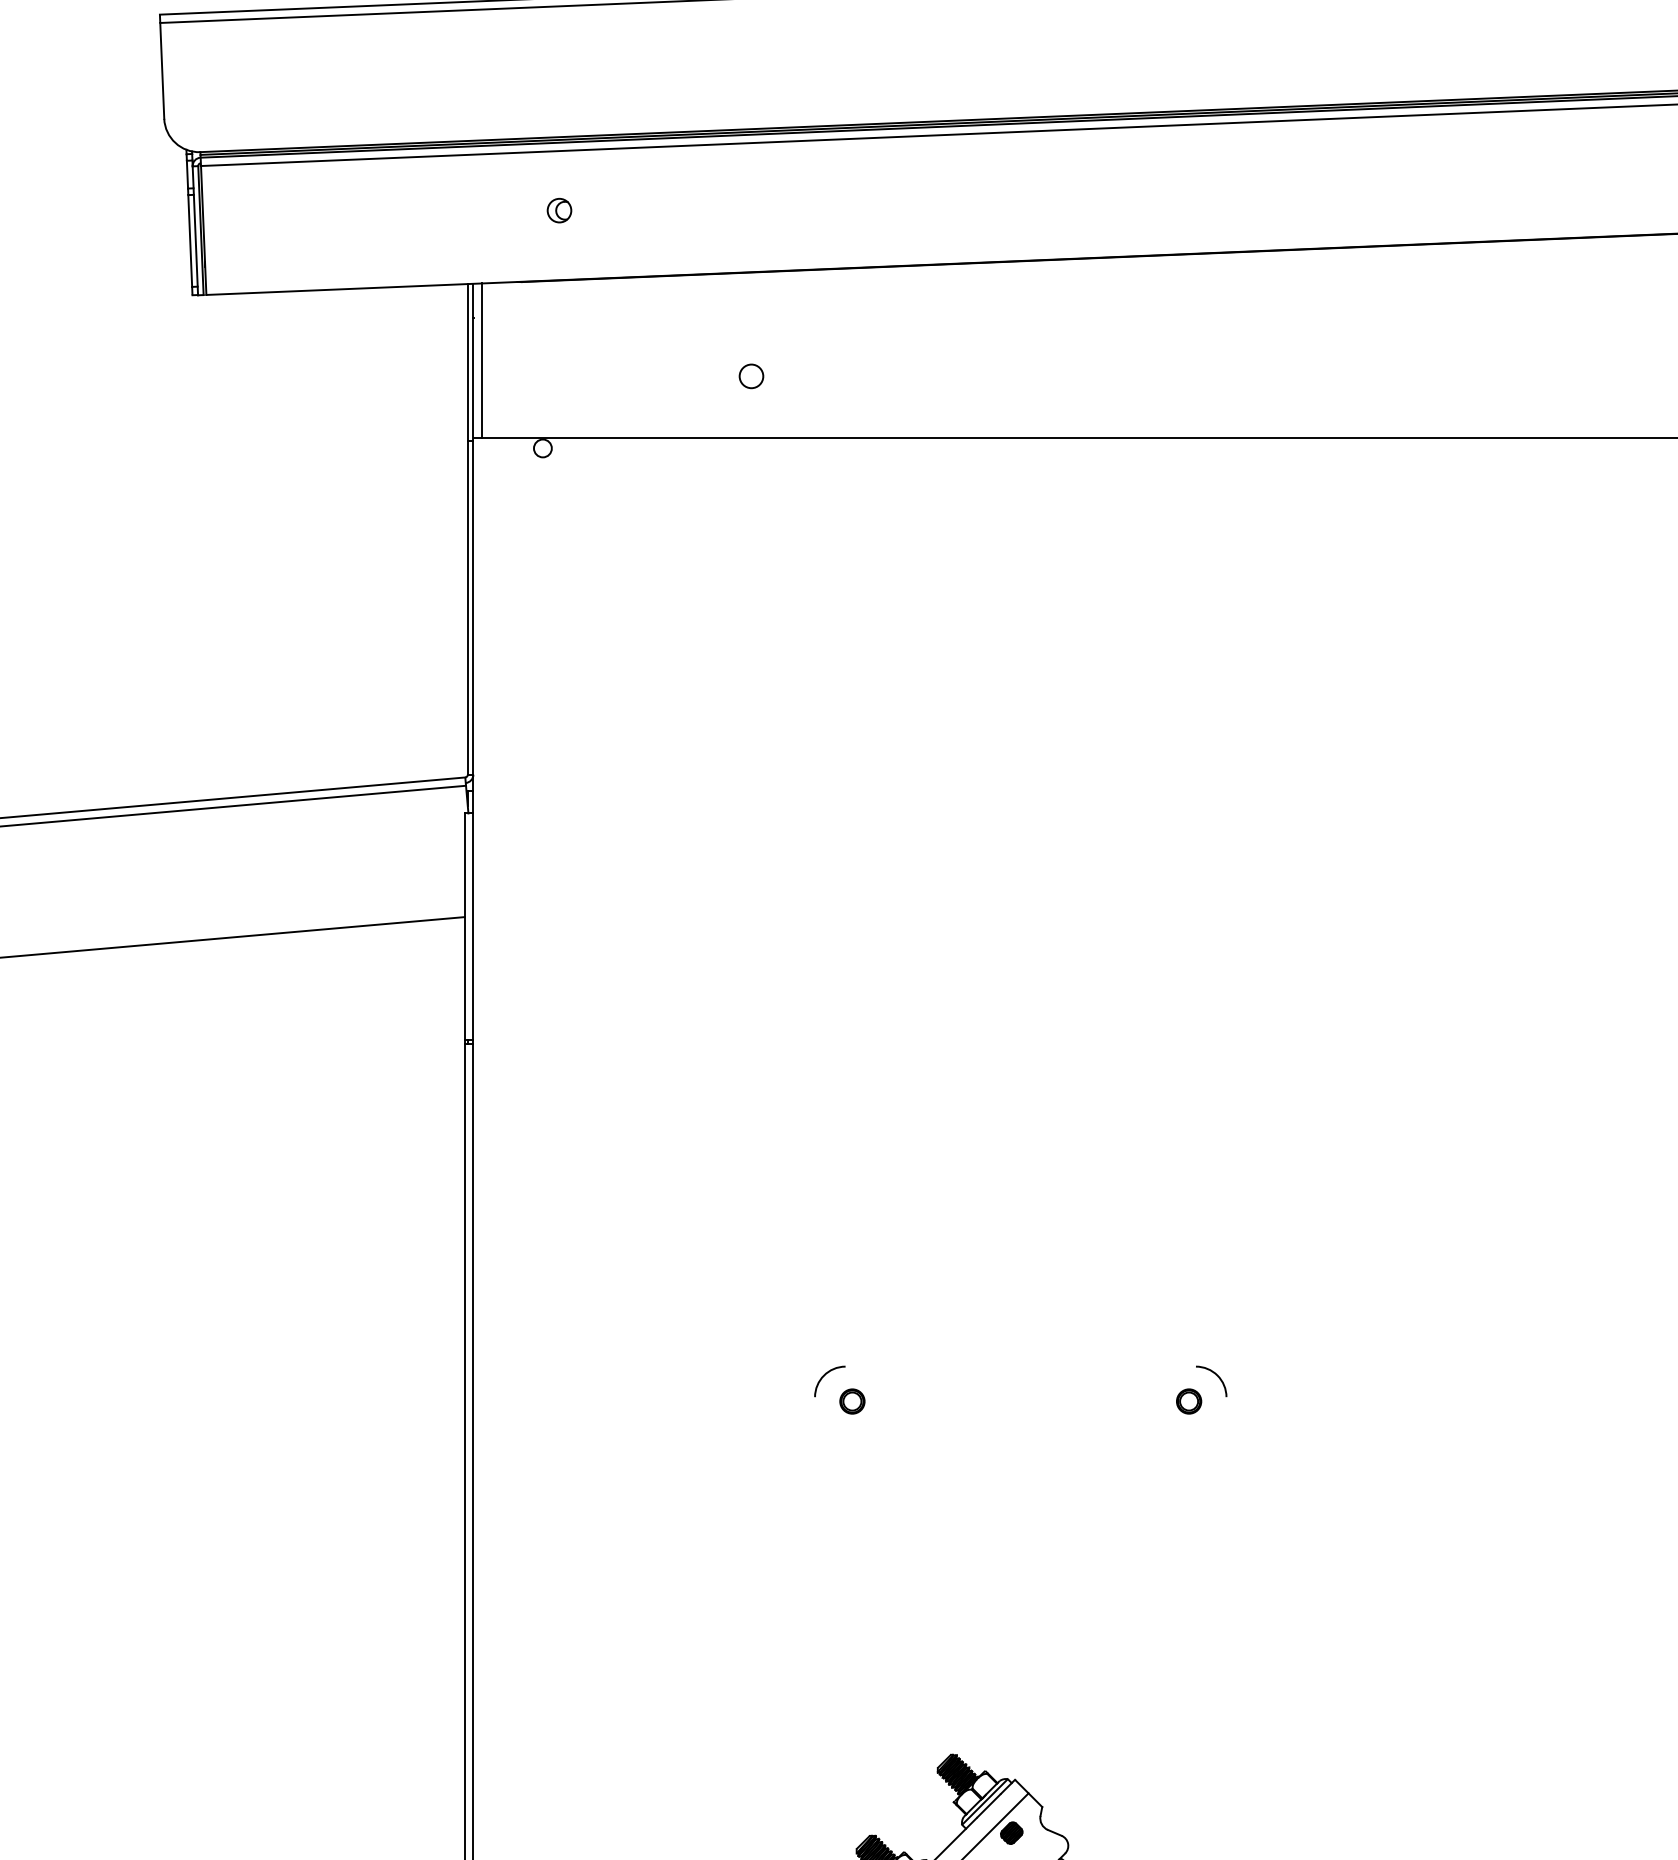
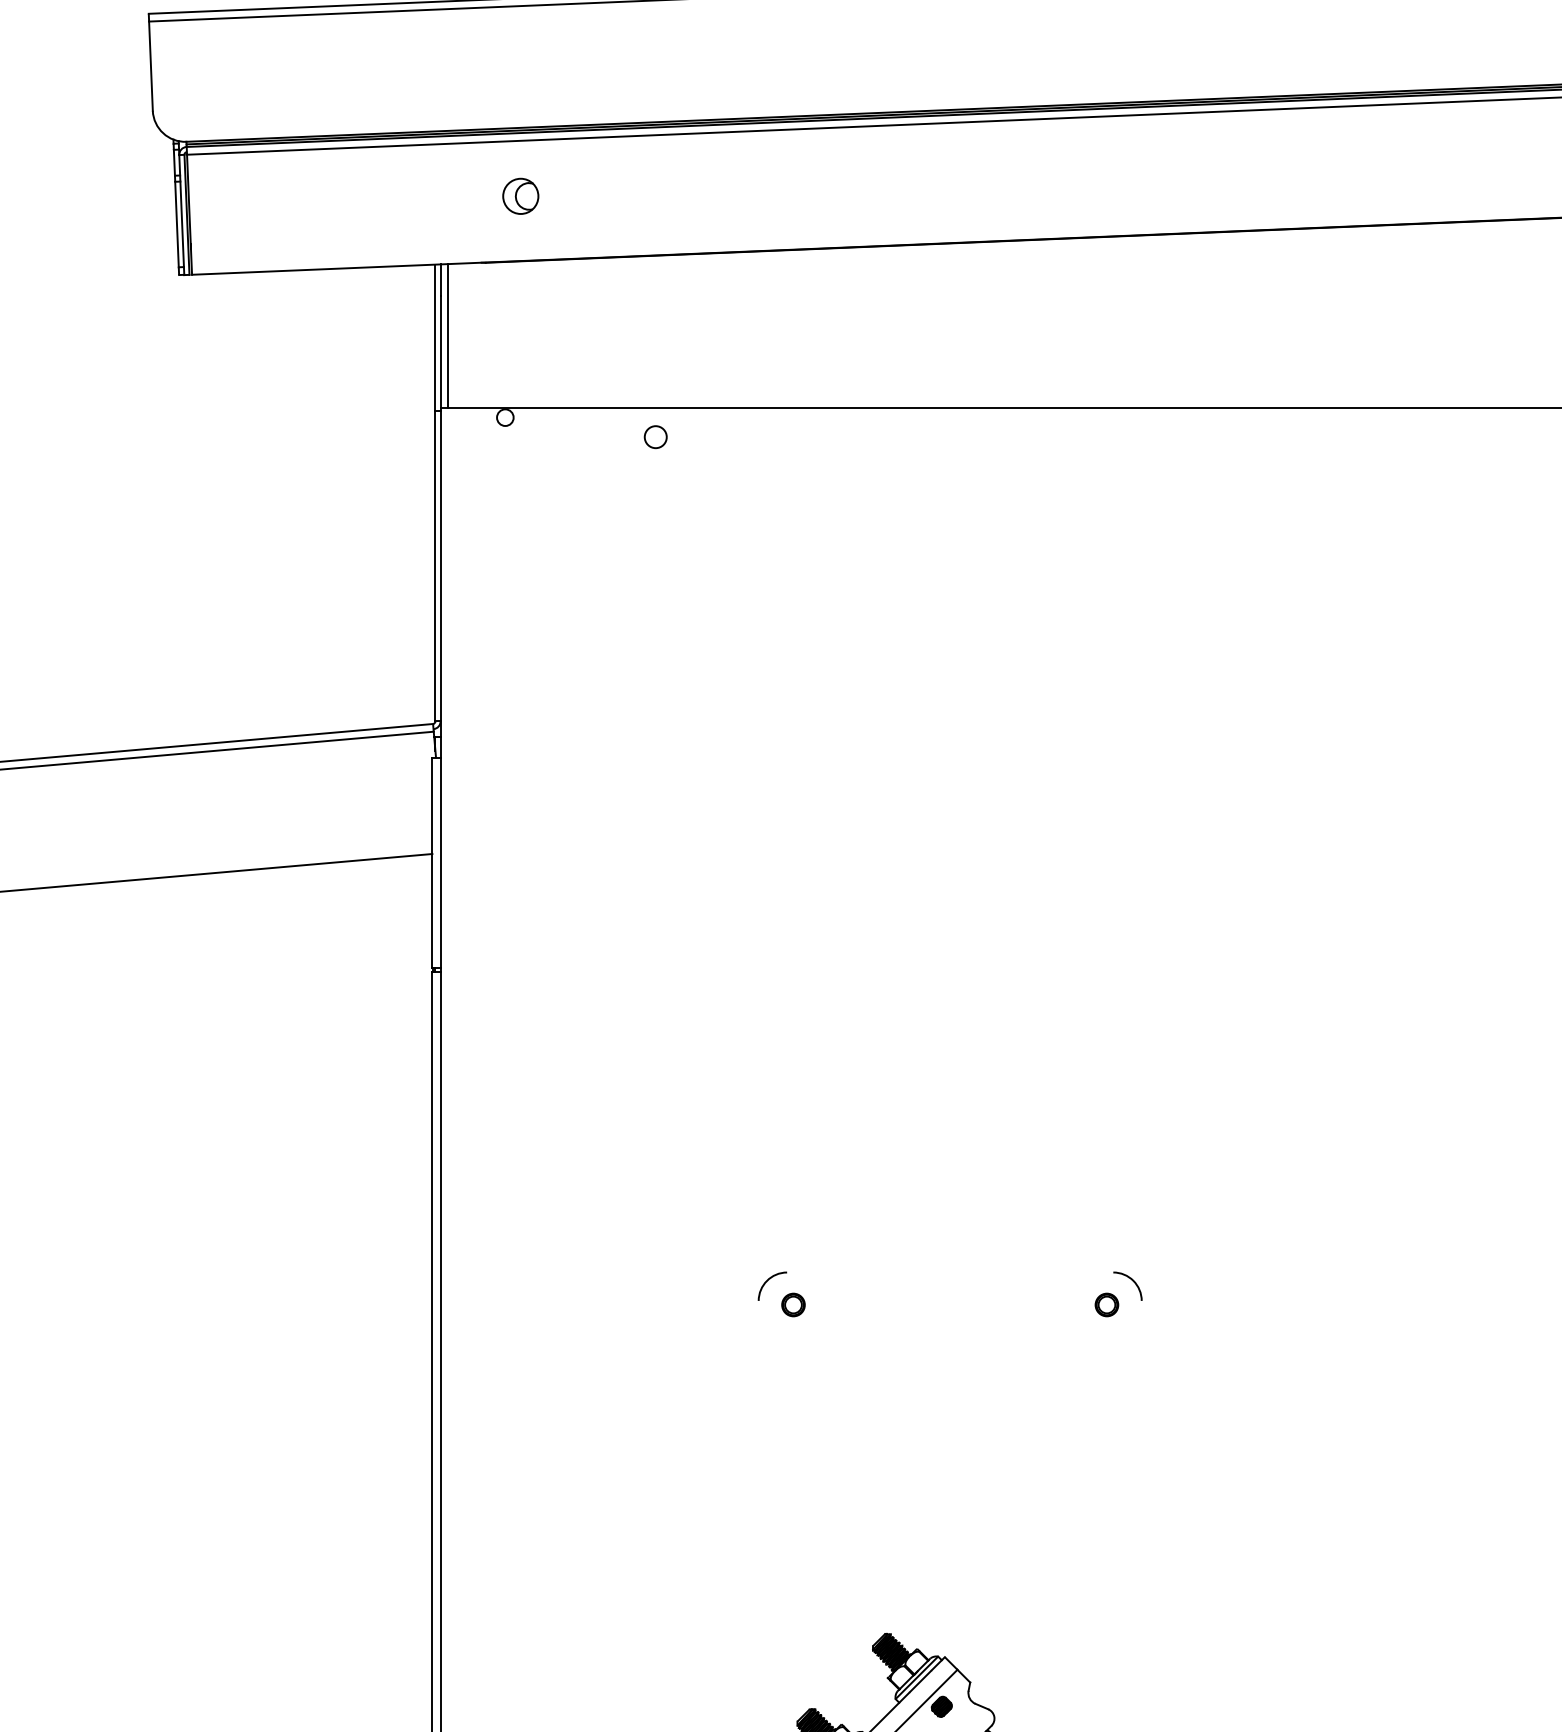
part: (559, 210) -> (520, 196), size x1.6
circle: (751, 376) -> (655, 437), moved

